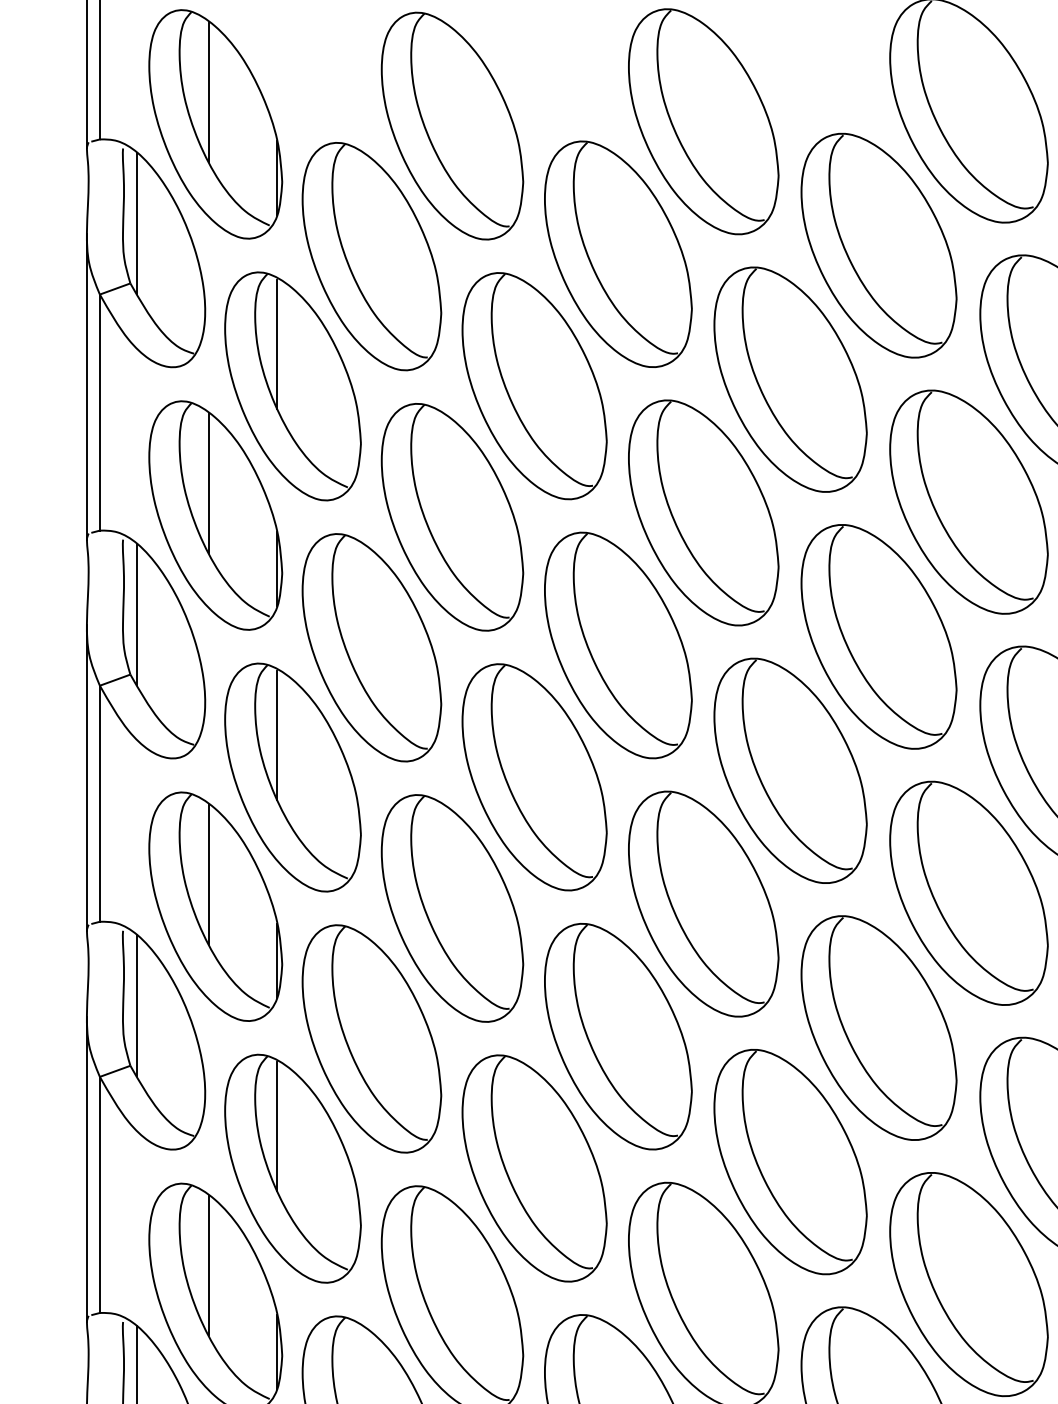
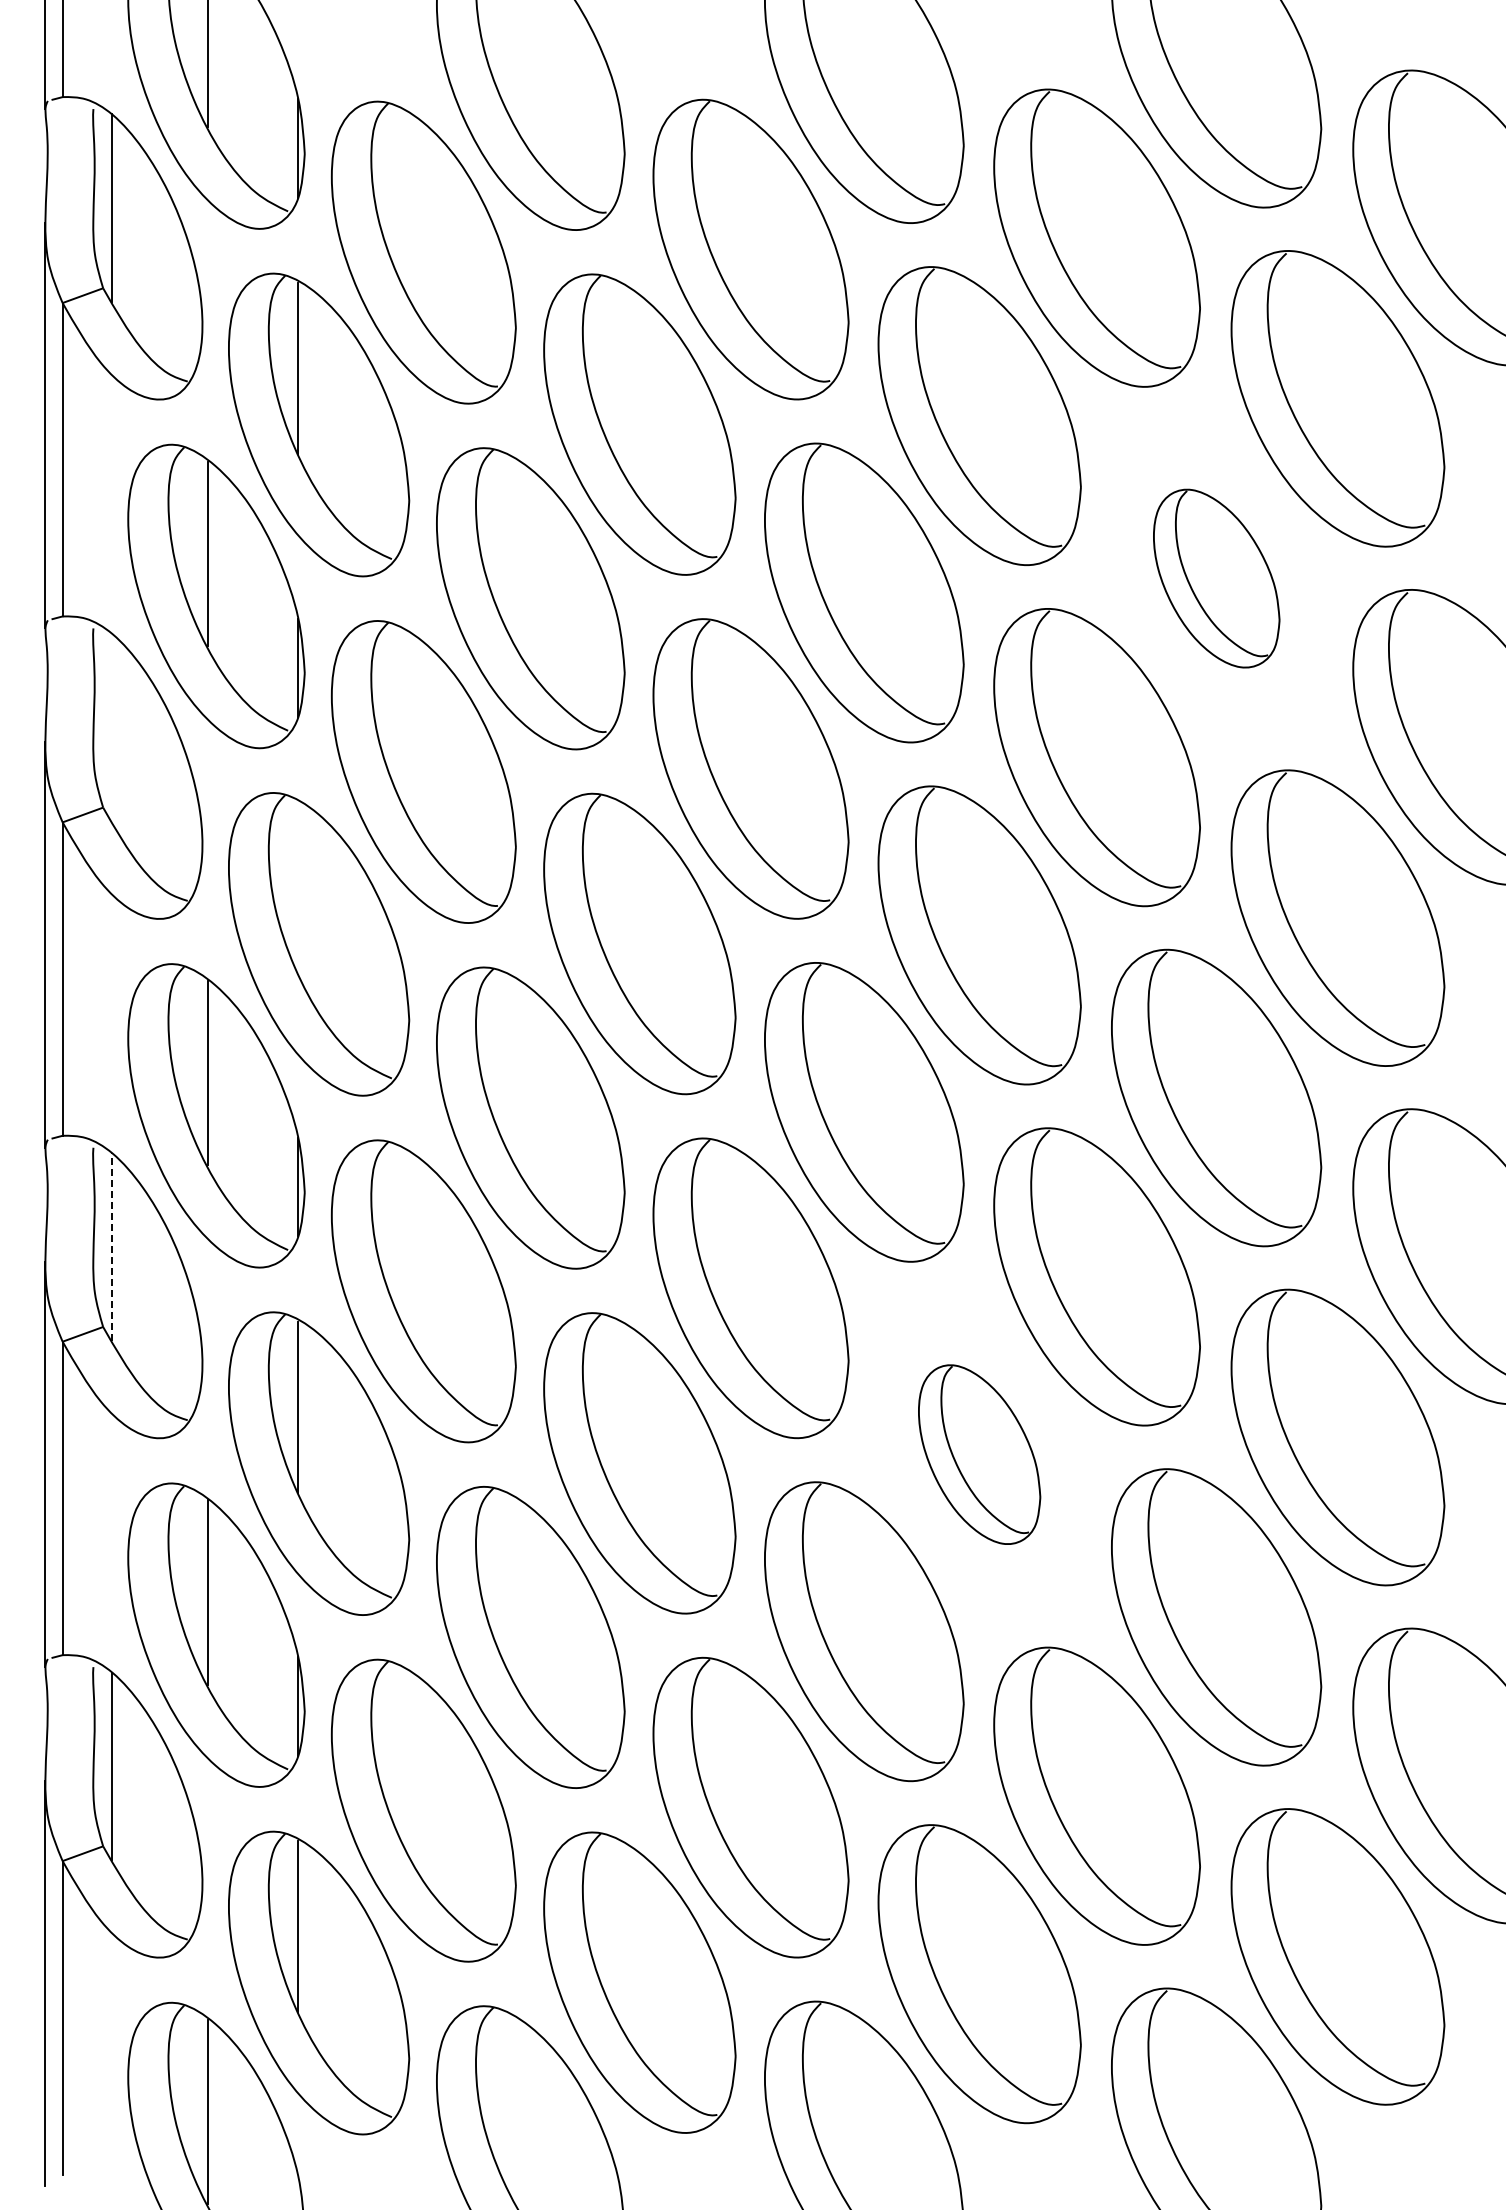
part: (968, 502) -> (1216, 578), size x0.6
line: (137, 614) -> (112, 727), removed
line: (277, 734) -> (298, 887), removed
line: (137, 1005) -> (112, 1247), solid -> dashed
part: (790, 1161) -> (979, 1454), size x0.6

